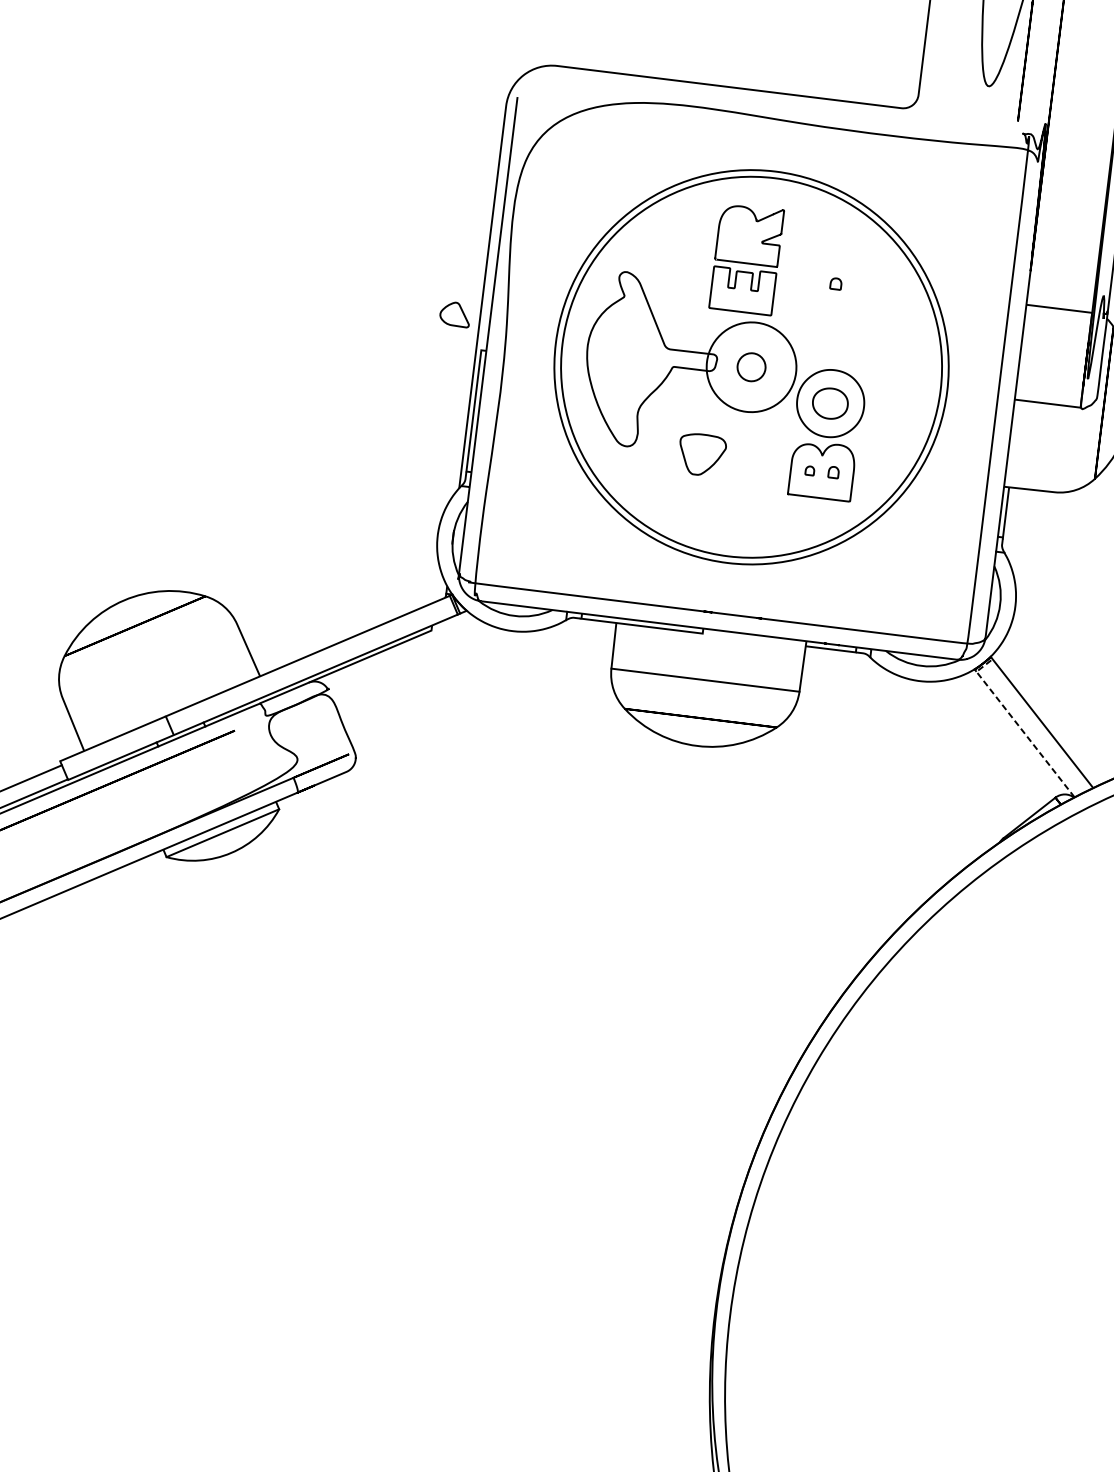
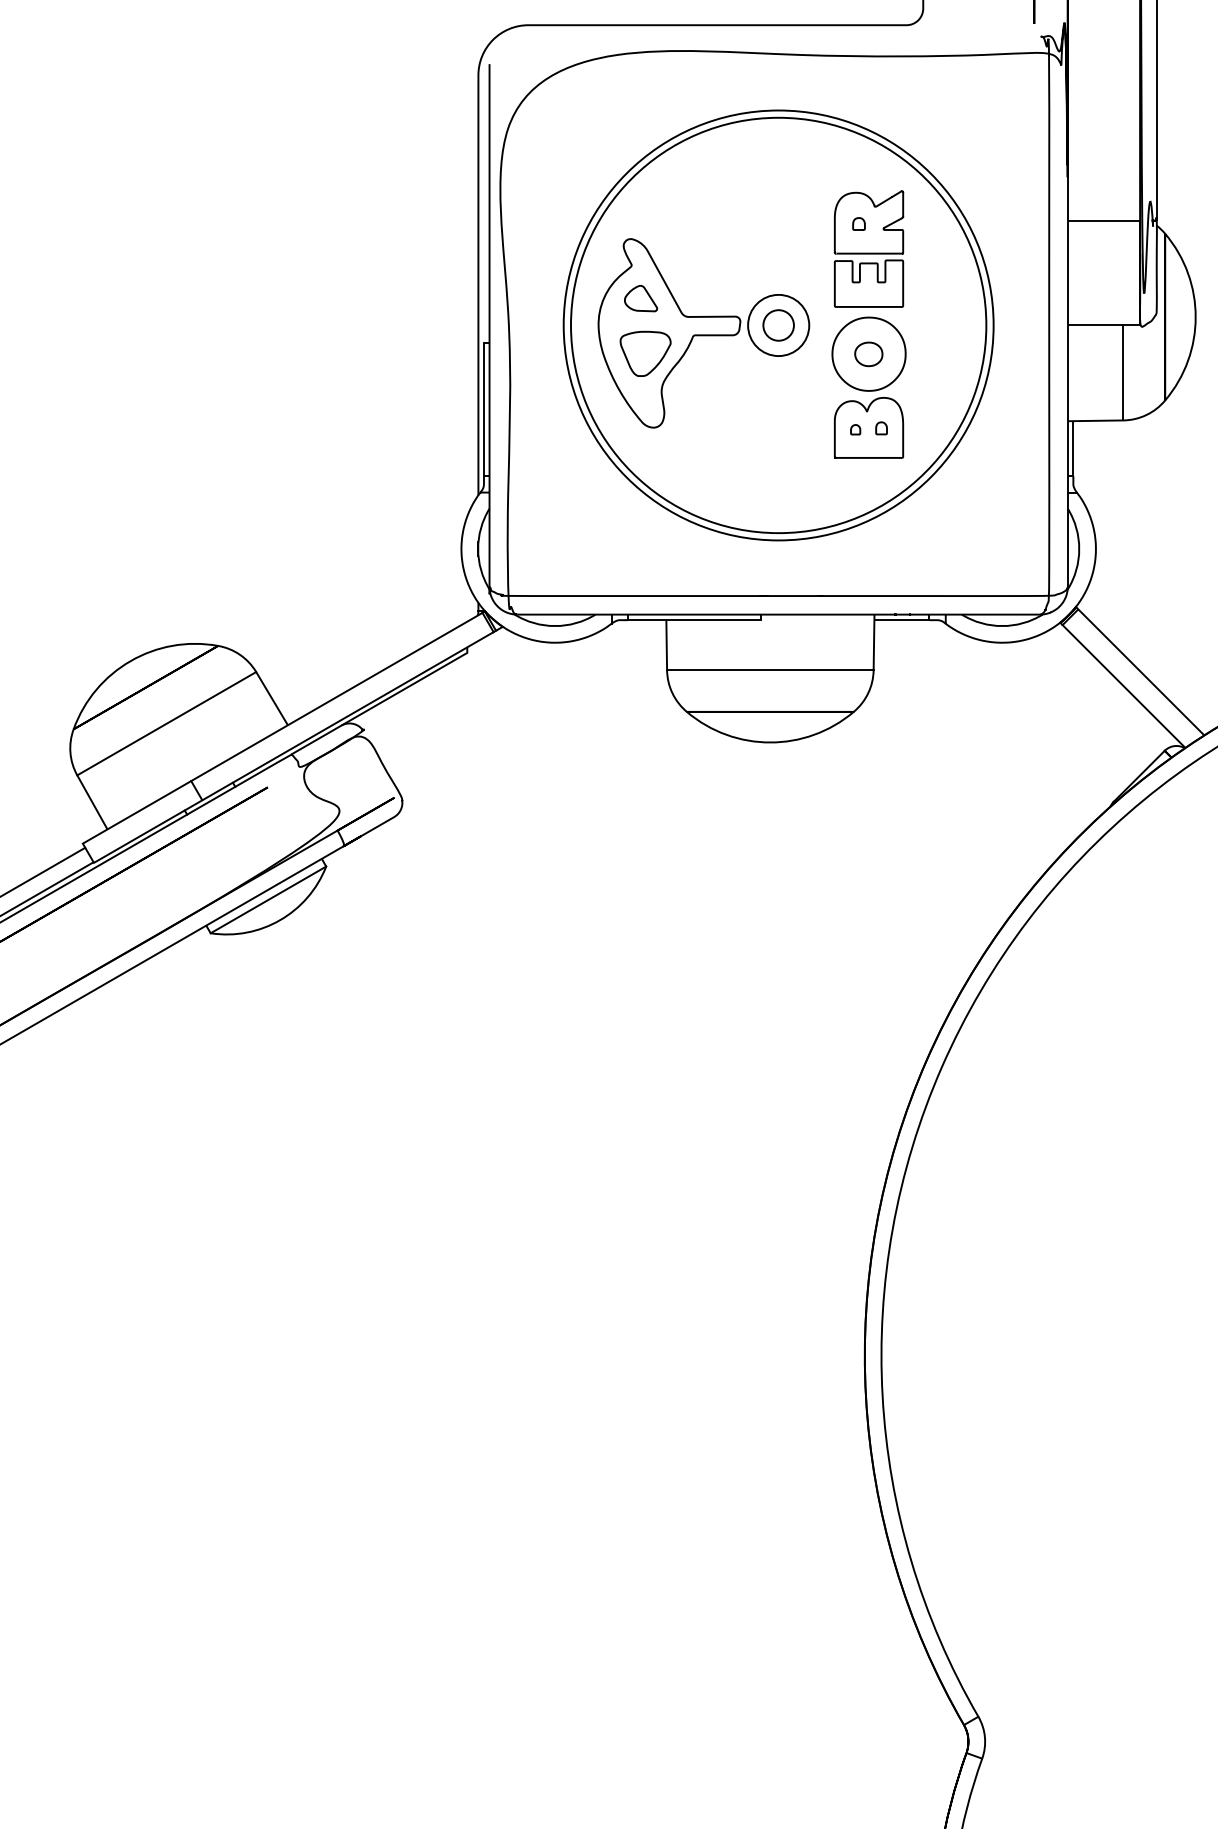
part: (746, 258) -> (868, 248), moved
part: (454, 314) -> (640, 298), moved
circle: (751, 367) -> (778, 325), size x0.62
part: (830, 403) -> (868, 354), size x0.71
line: (1060, 448) -> (1123, 372), added
part: (701, 454) -> (645, 353), moved
line: (149, 661) -> (166, 723), added
line: (1018, 726) -> (1115, 678), dashed -> solid

